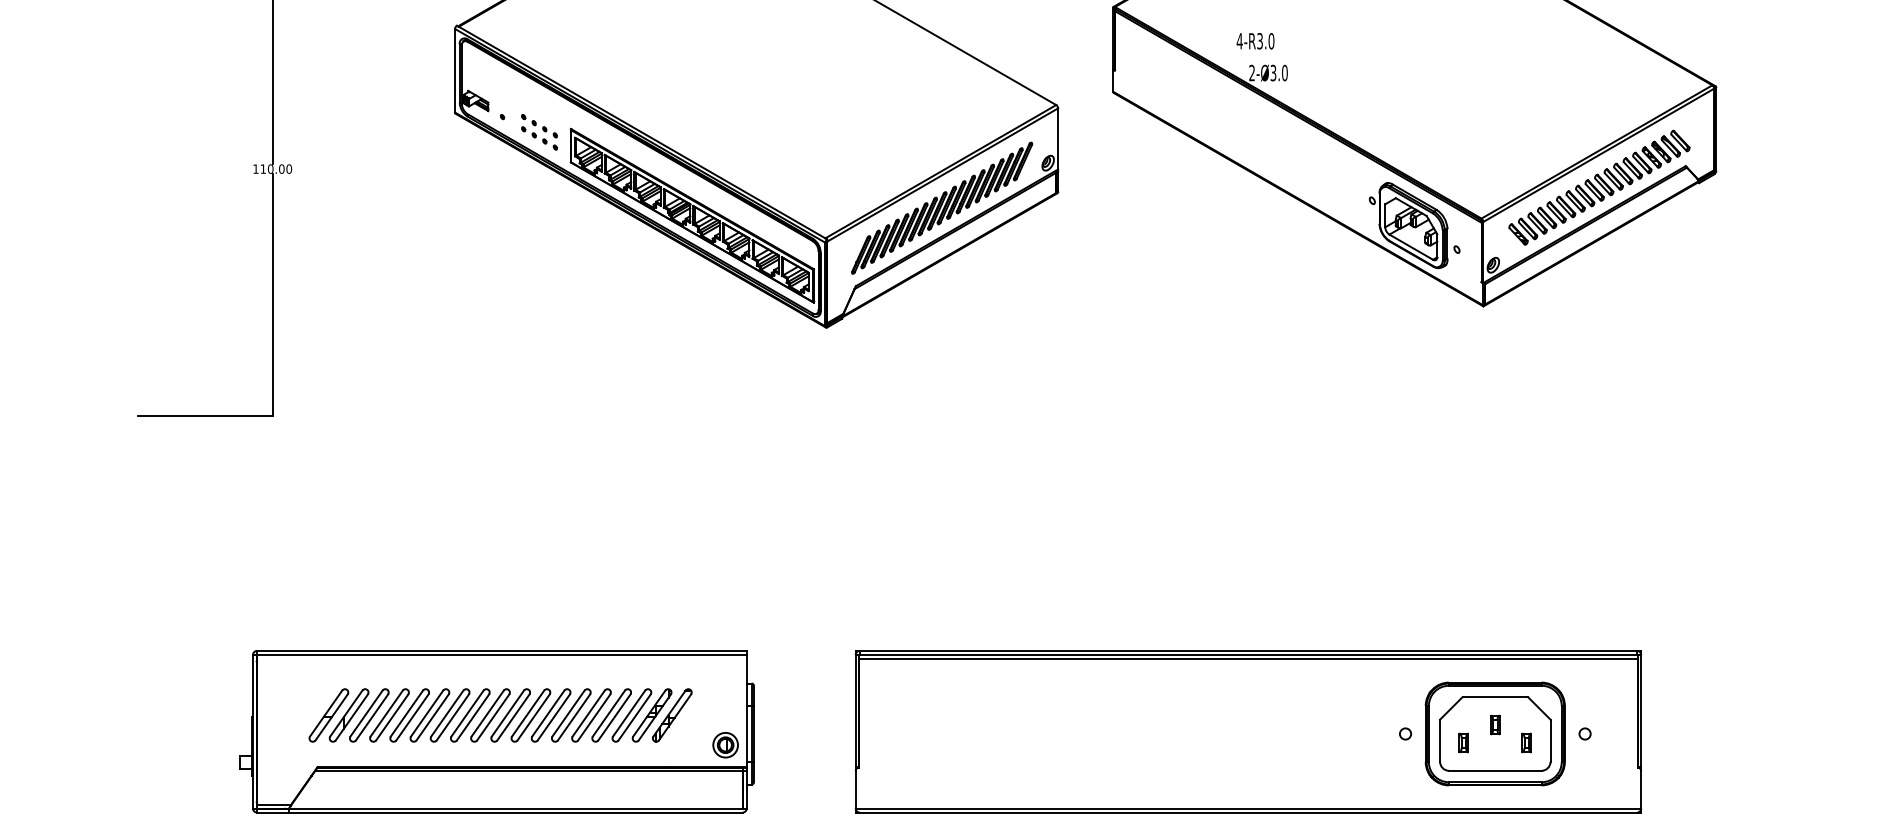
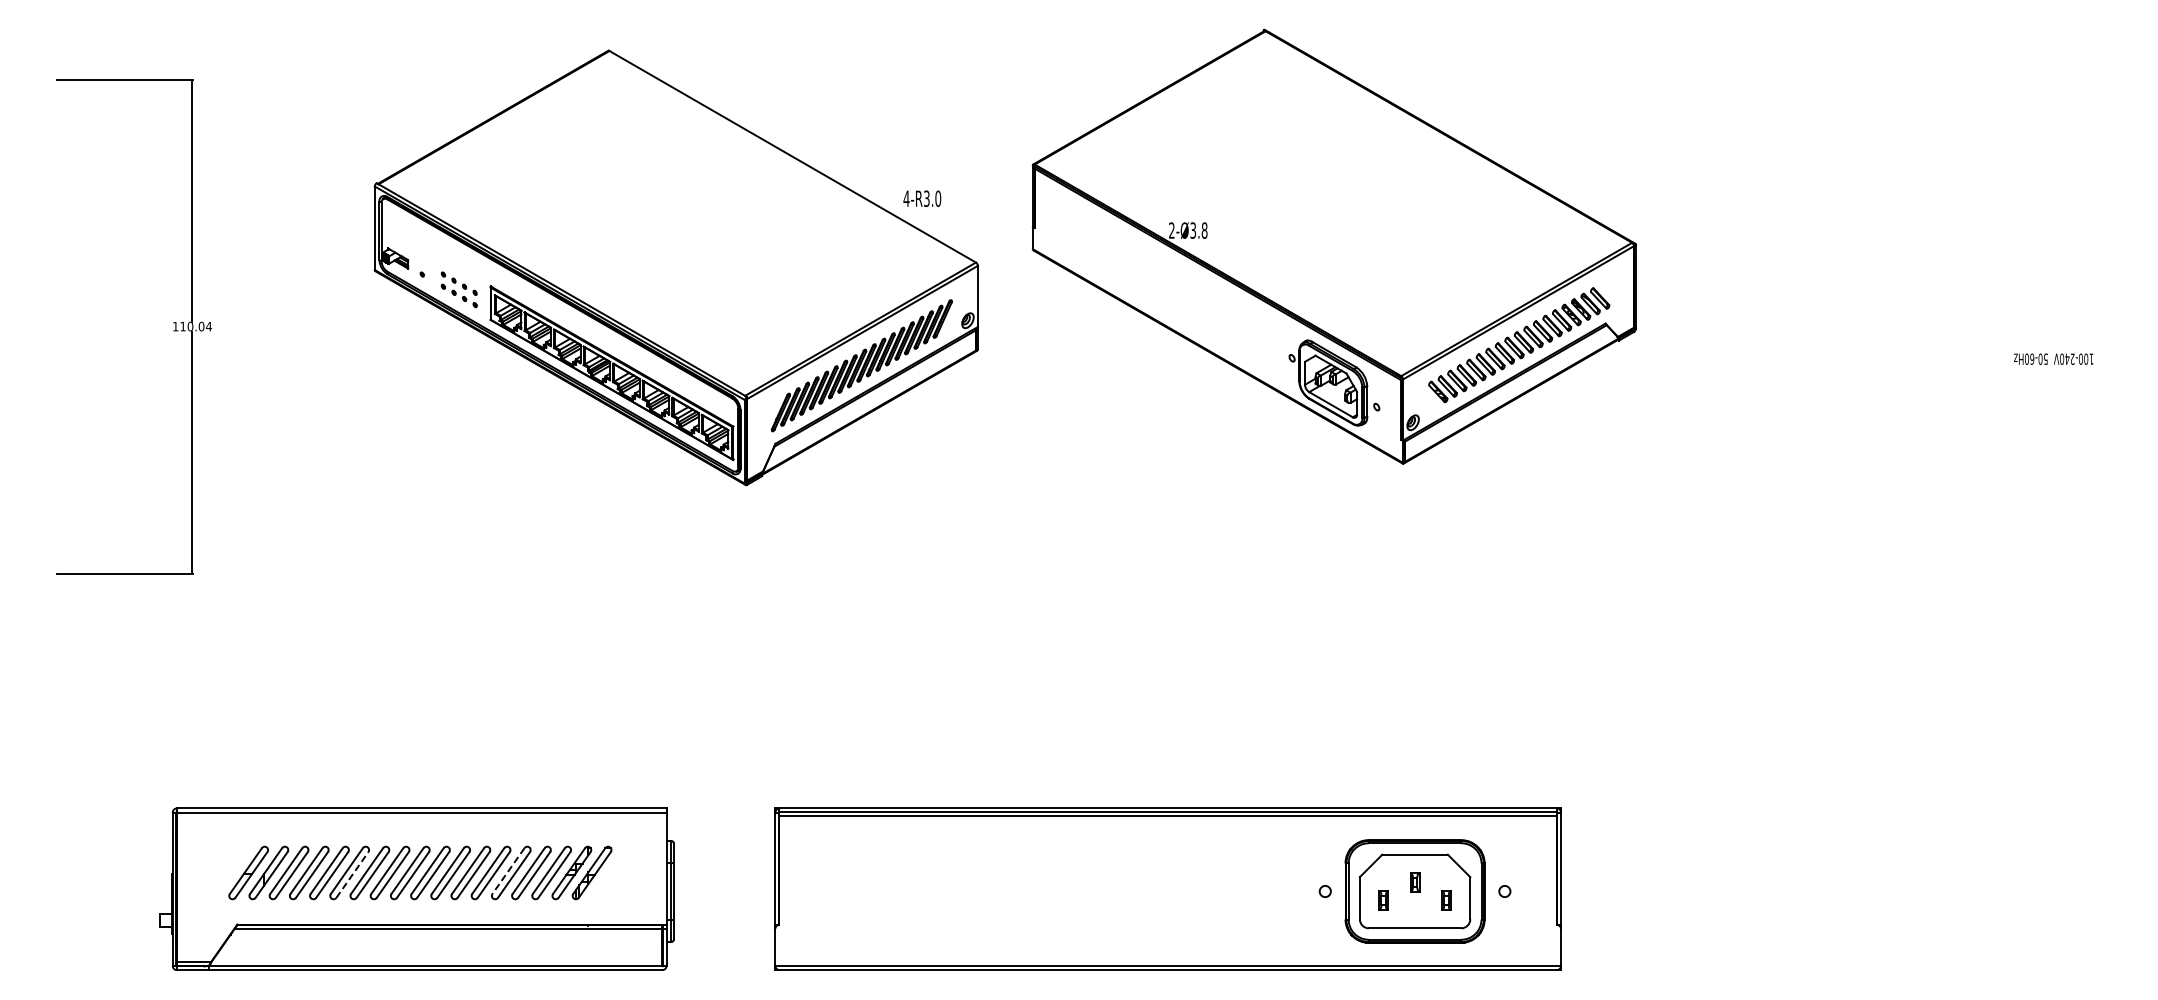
text: (1255, 40) -> (922, 198), moved
text: (1284, 72) -> (1204, 230), 2-Ø3.0 -> 2-Ø3.8
text: (288, 168) -> (208, 326), 110.00 -> 110.04
line: (588, 713) -> (508, 871), solid -> dashed
line: (432, 716) -> (352, 874), solid -> dashed
part: (725, 744) -> (645, 902), removed

